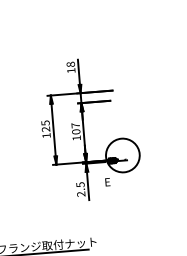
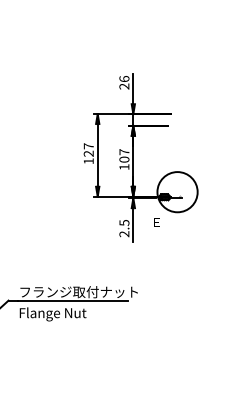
text: (71, 67) -> (124, 82), 18 -> 26
text: (45, 123) -> (88, 146), 125 -> 127

